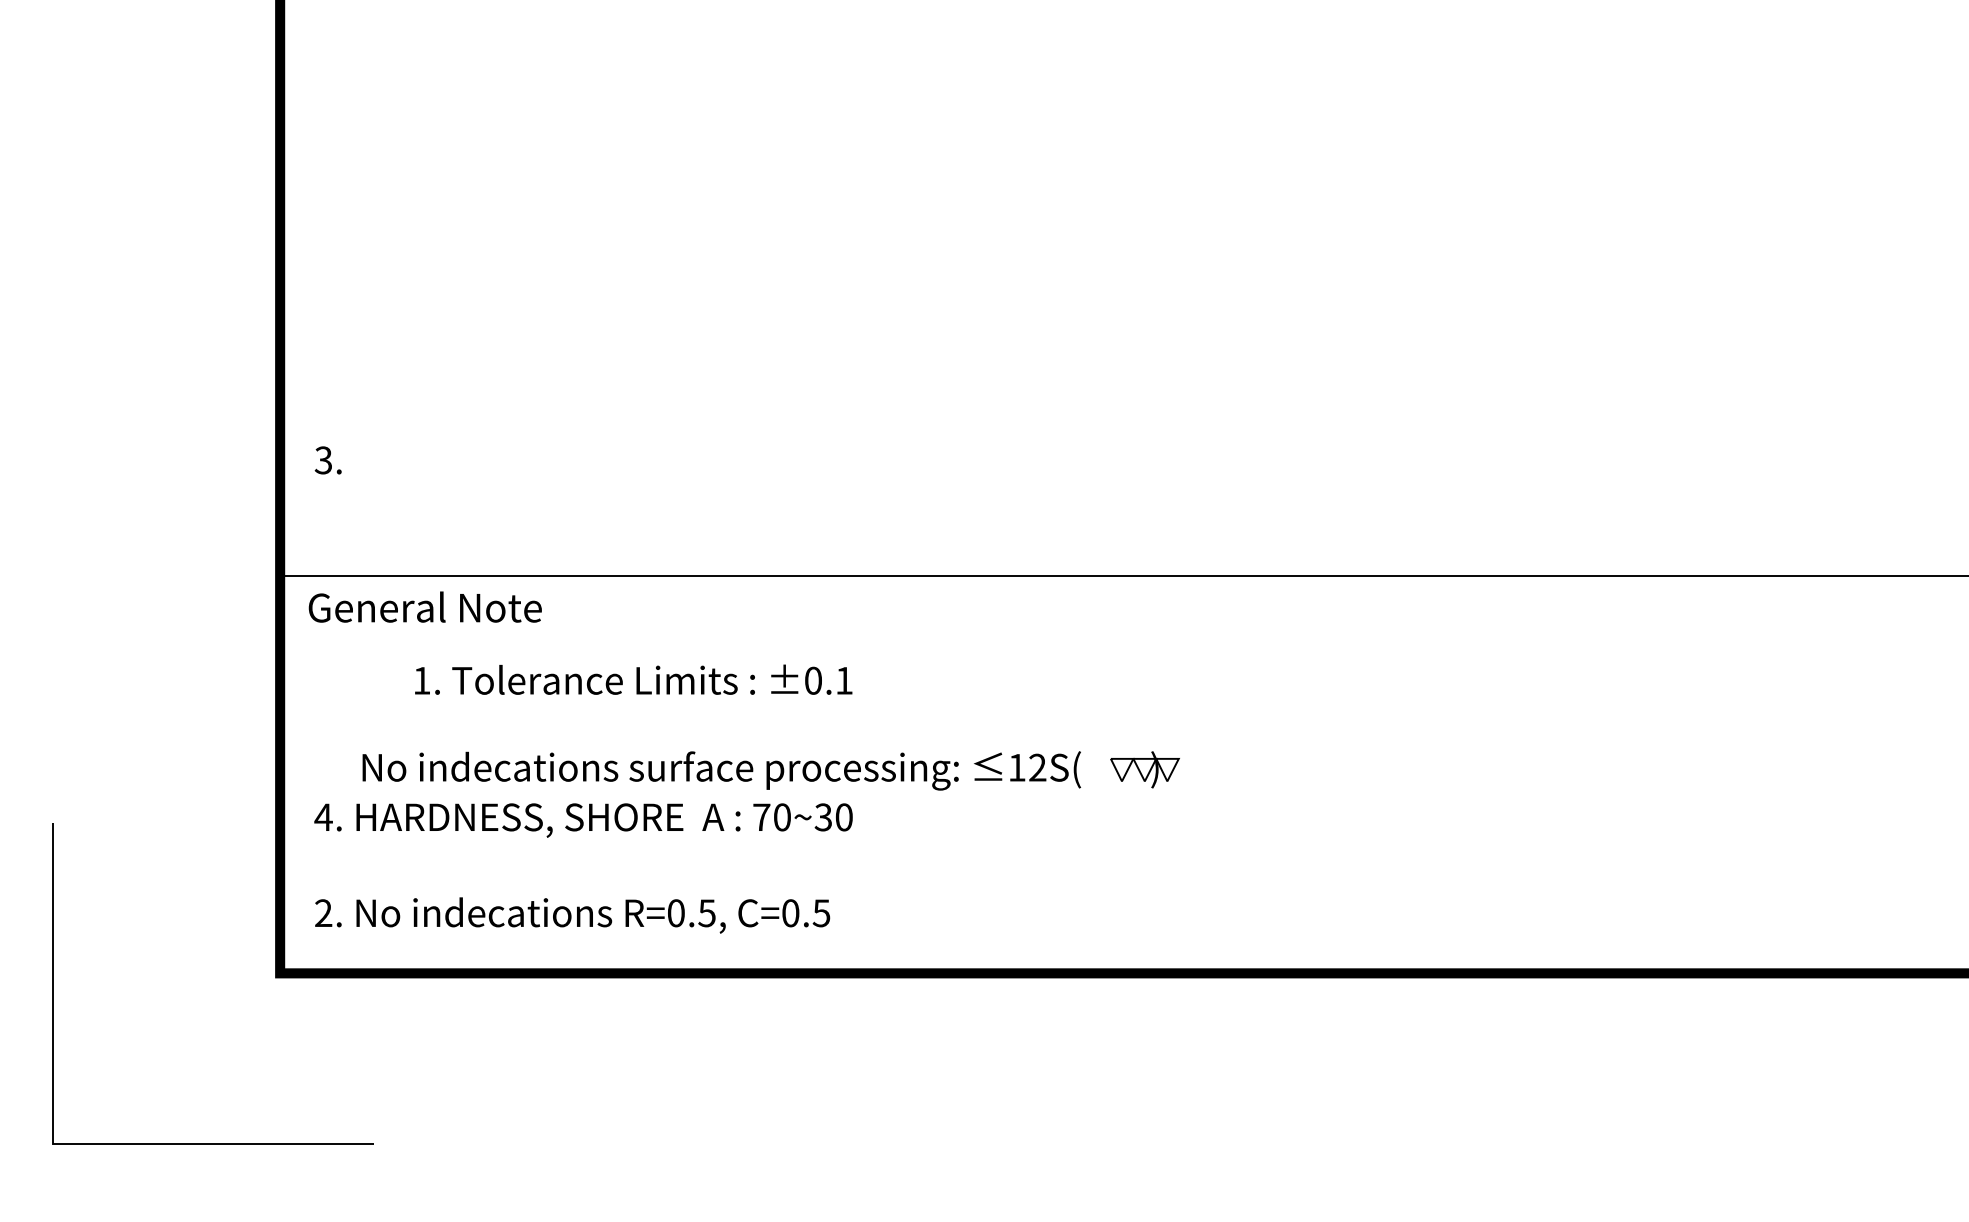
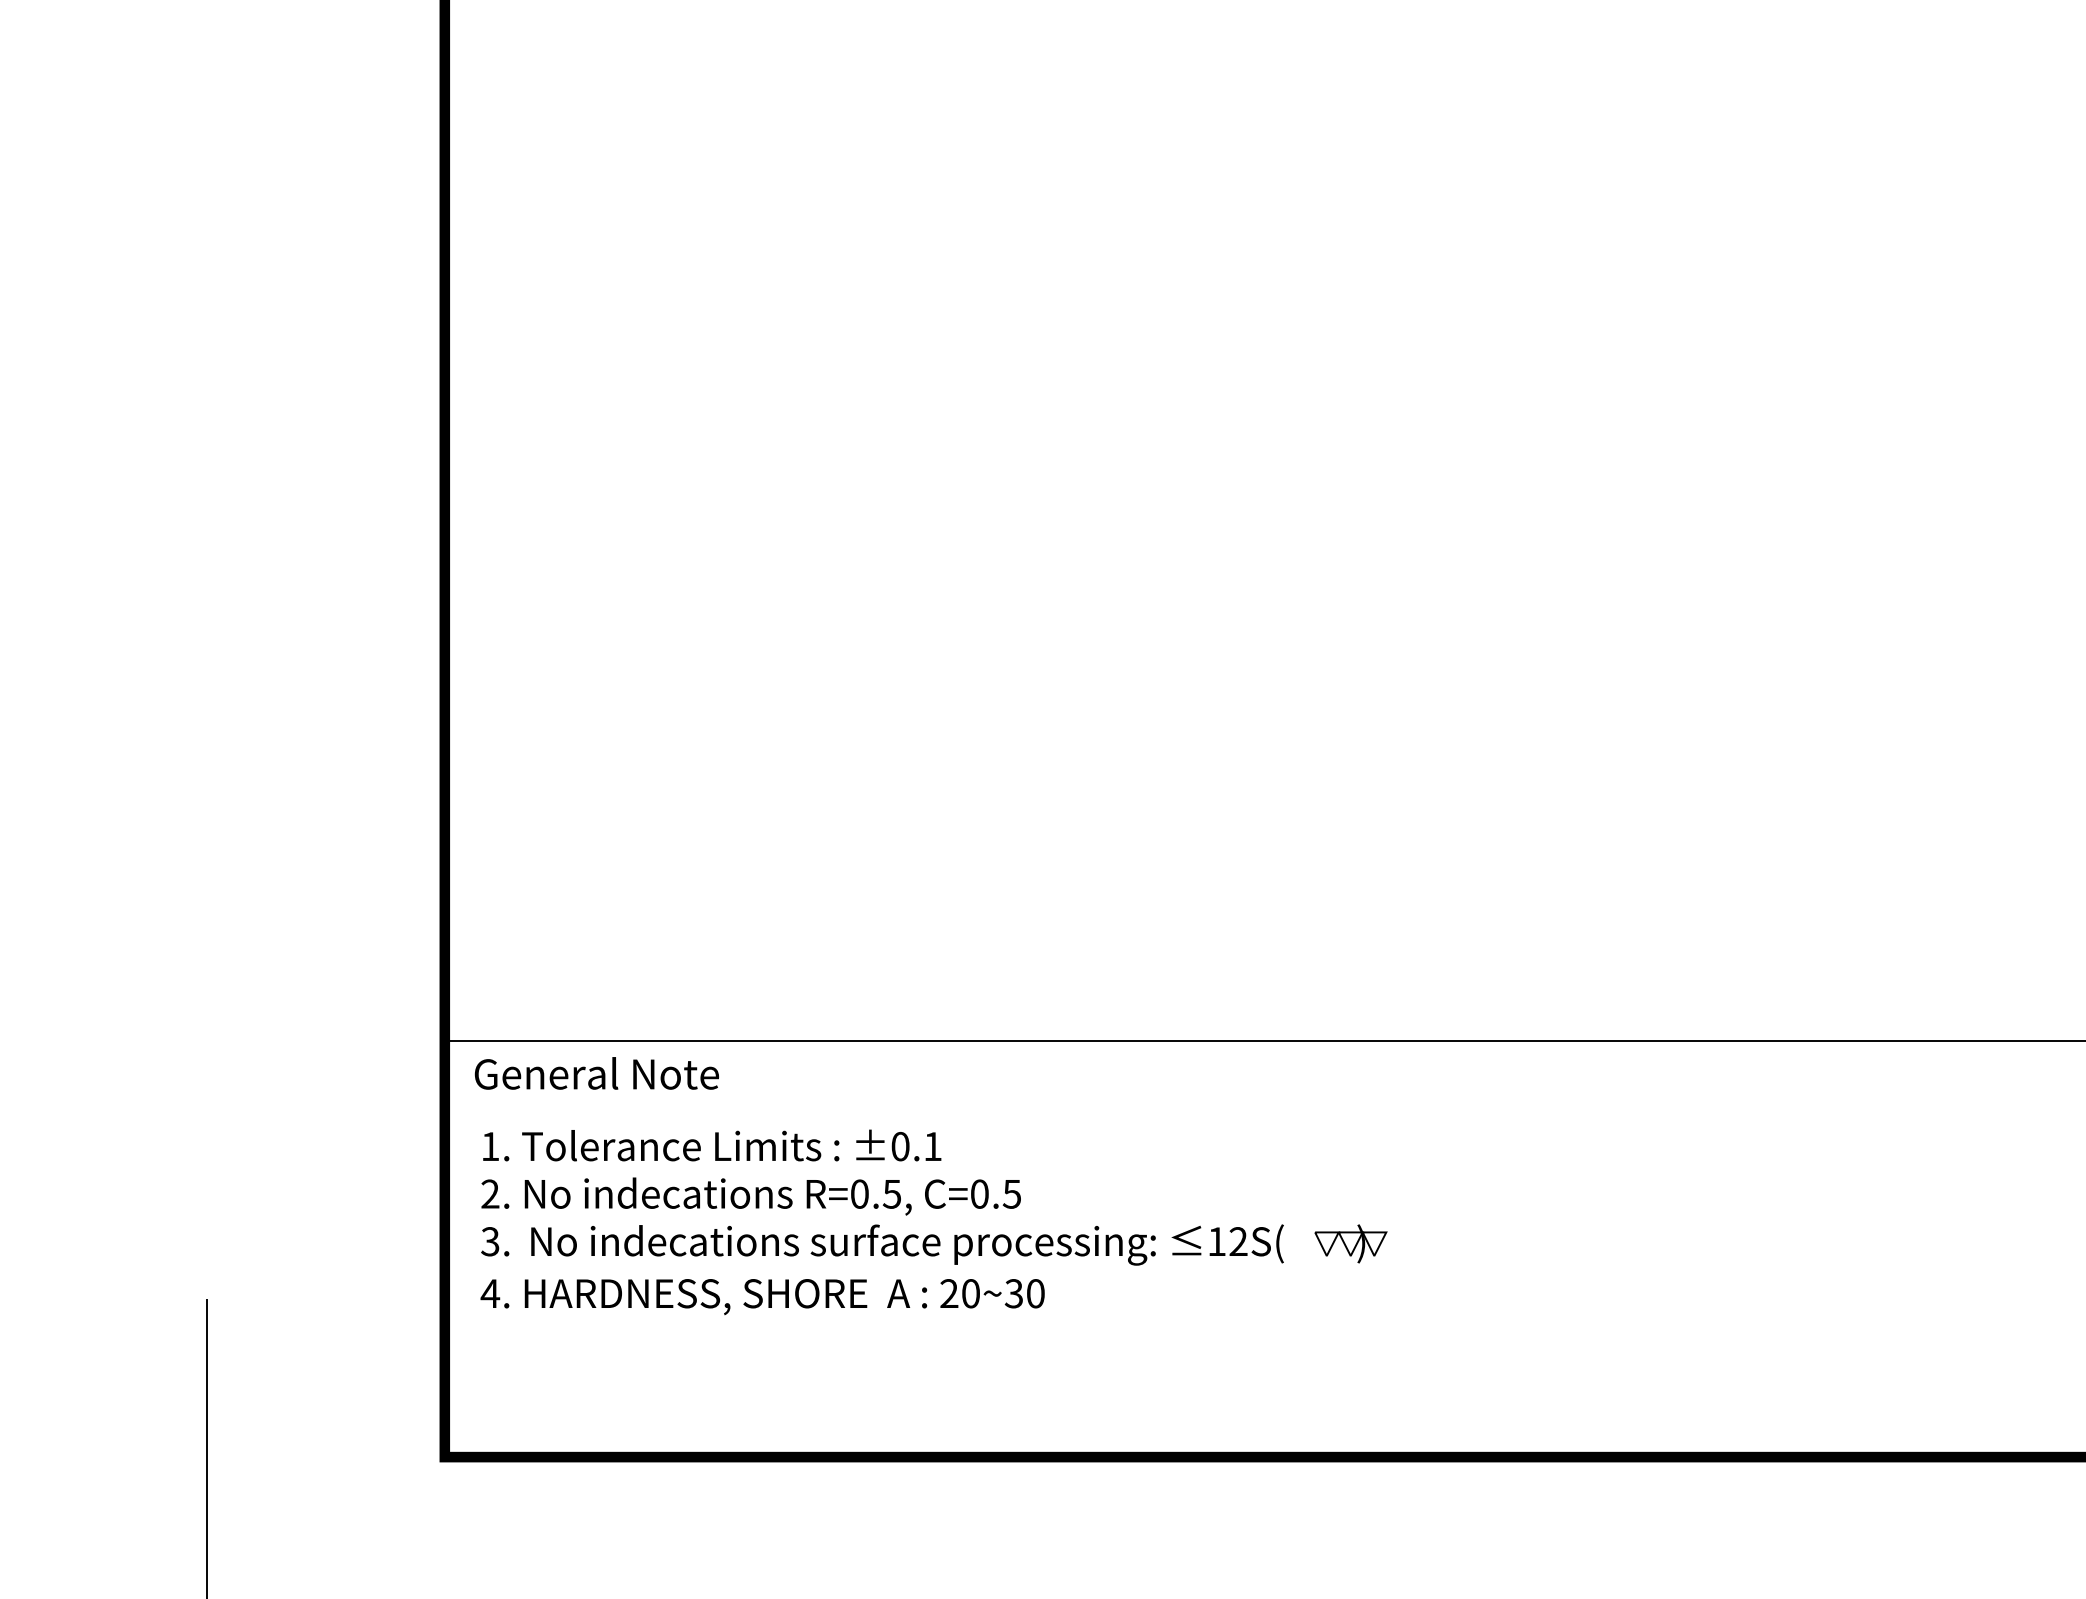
text: (328, 460) -> (495, 1241), moved
text: (633, 679) -> (712, 1145), moved
text: (761, 817) -> (949, 1293), 70~30 -> 20~30
text: (571, 915) -> (750, 1196), moved

